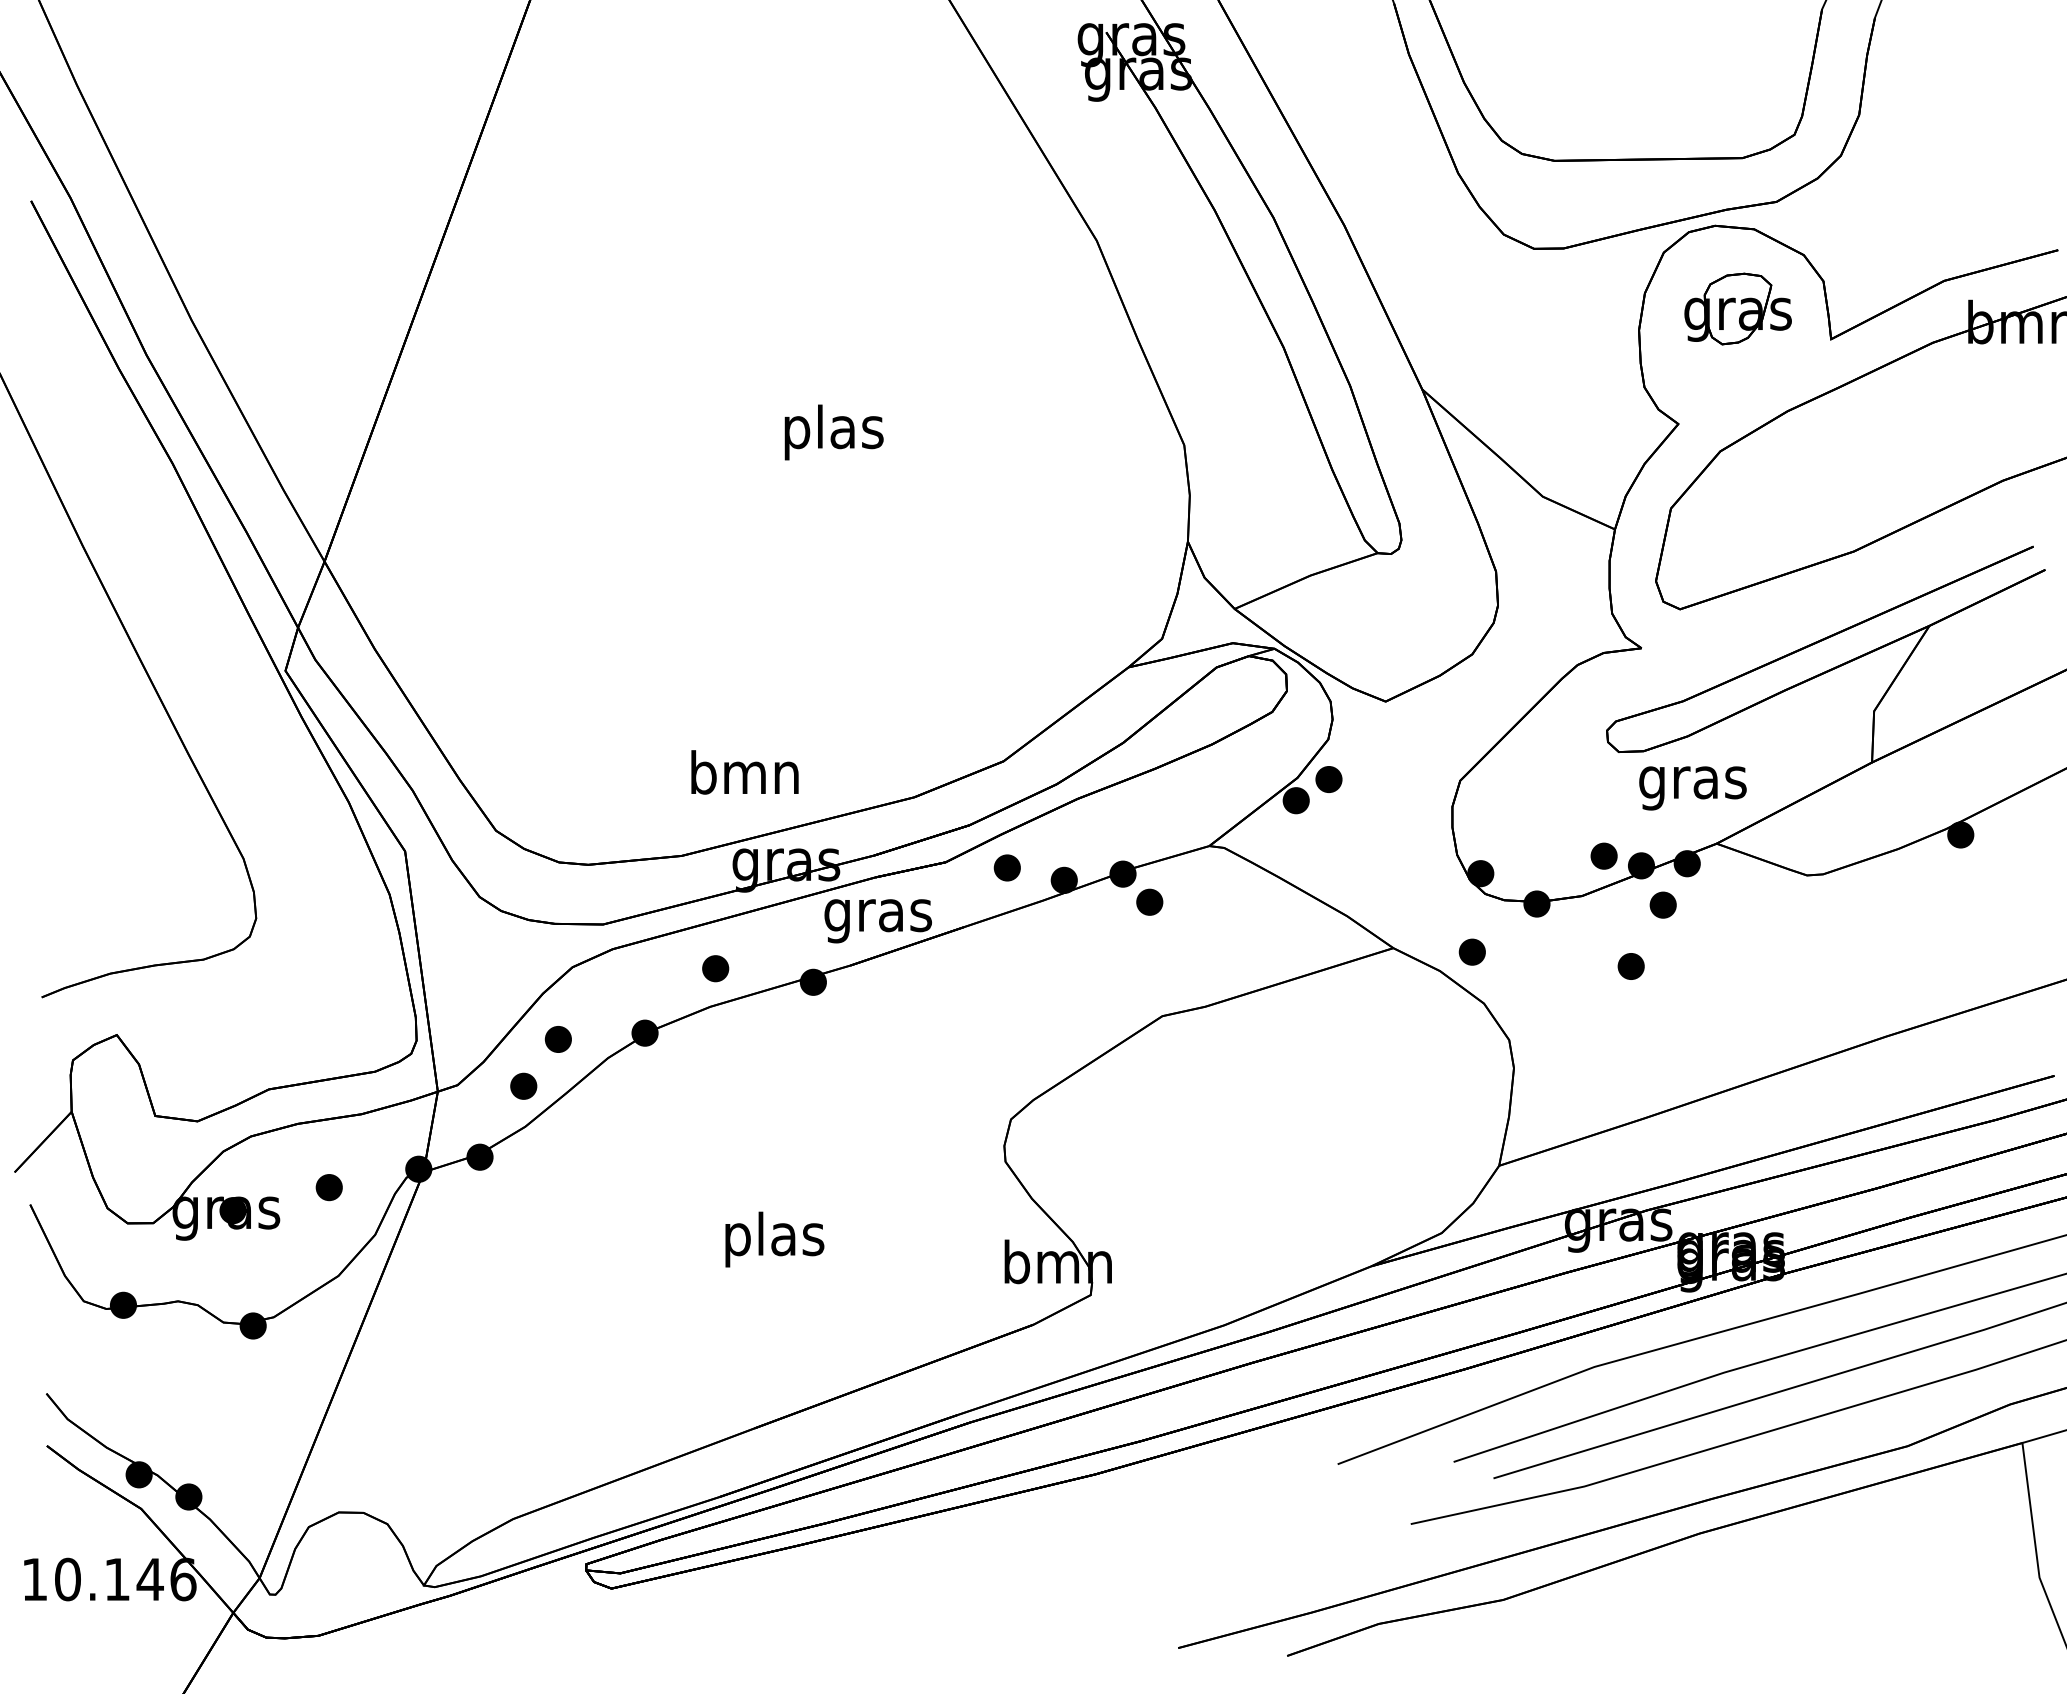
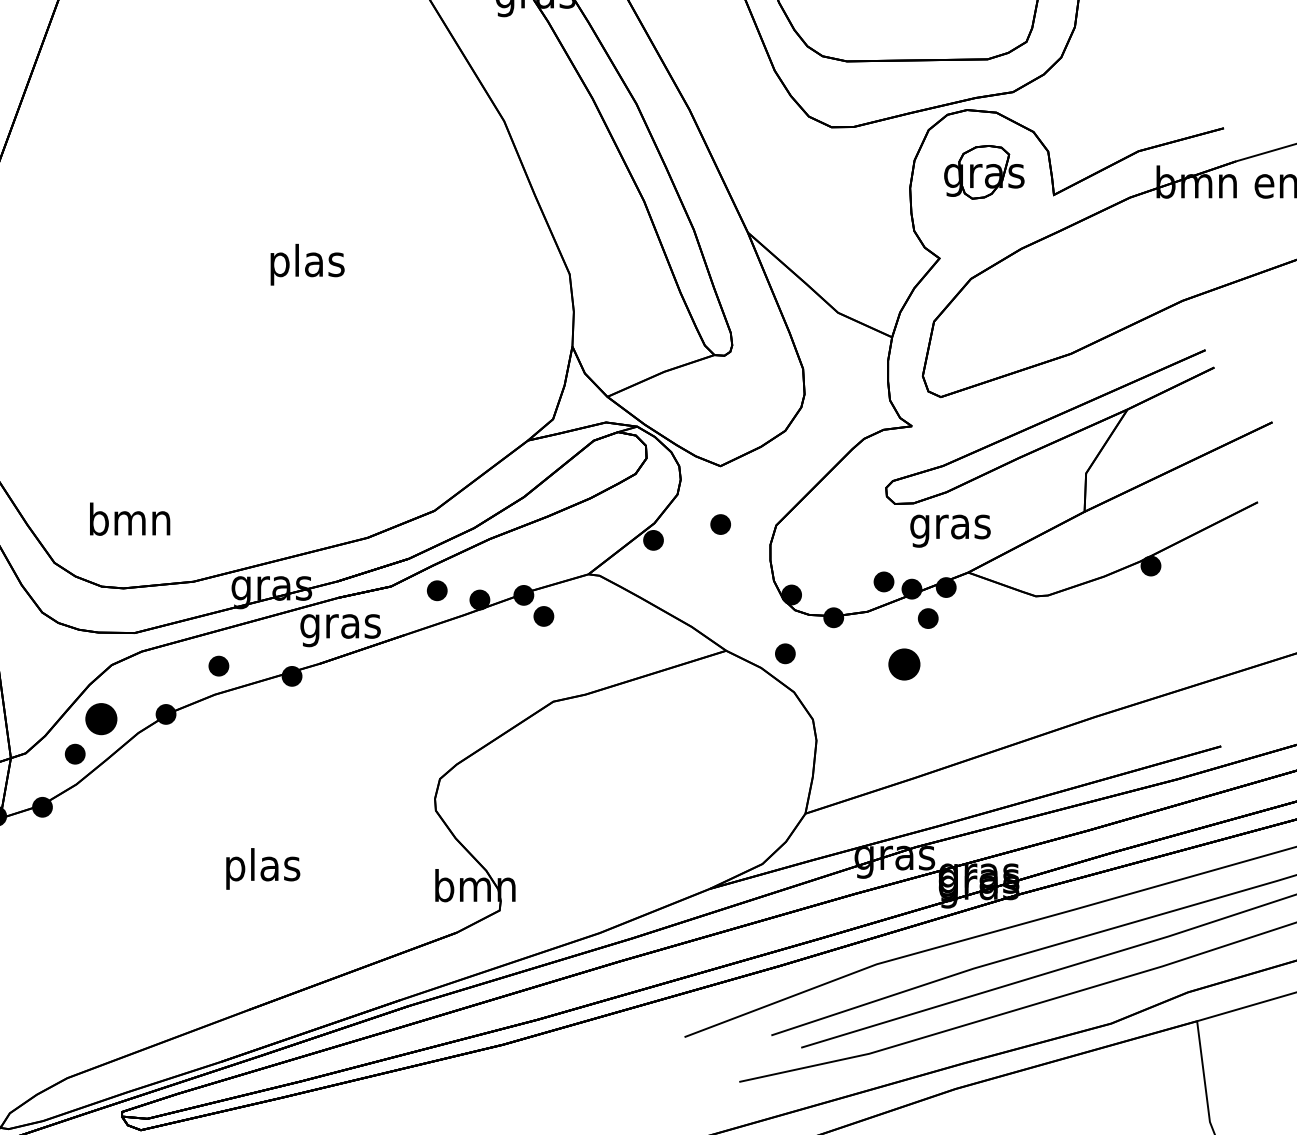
text: (744, 772) -> (129, 519), moved
part: (1328, 779) -> (720, 524), moved
part: (1630, 966) -> (903, 664), size x1.6
part: (557, 1039) -> (100, 719), size x1.6

